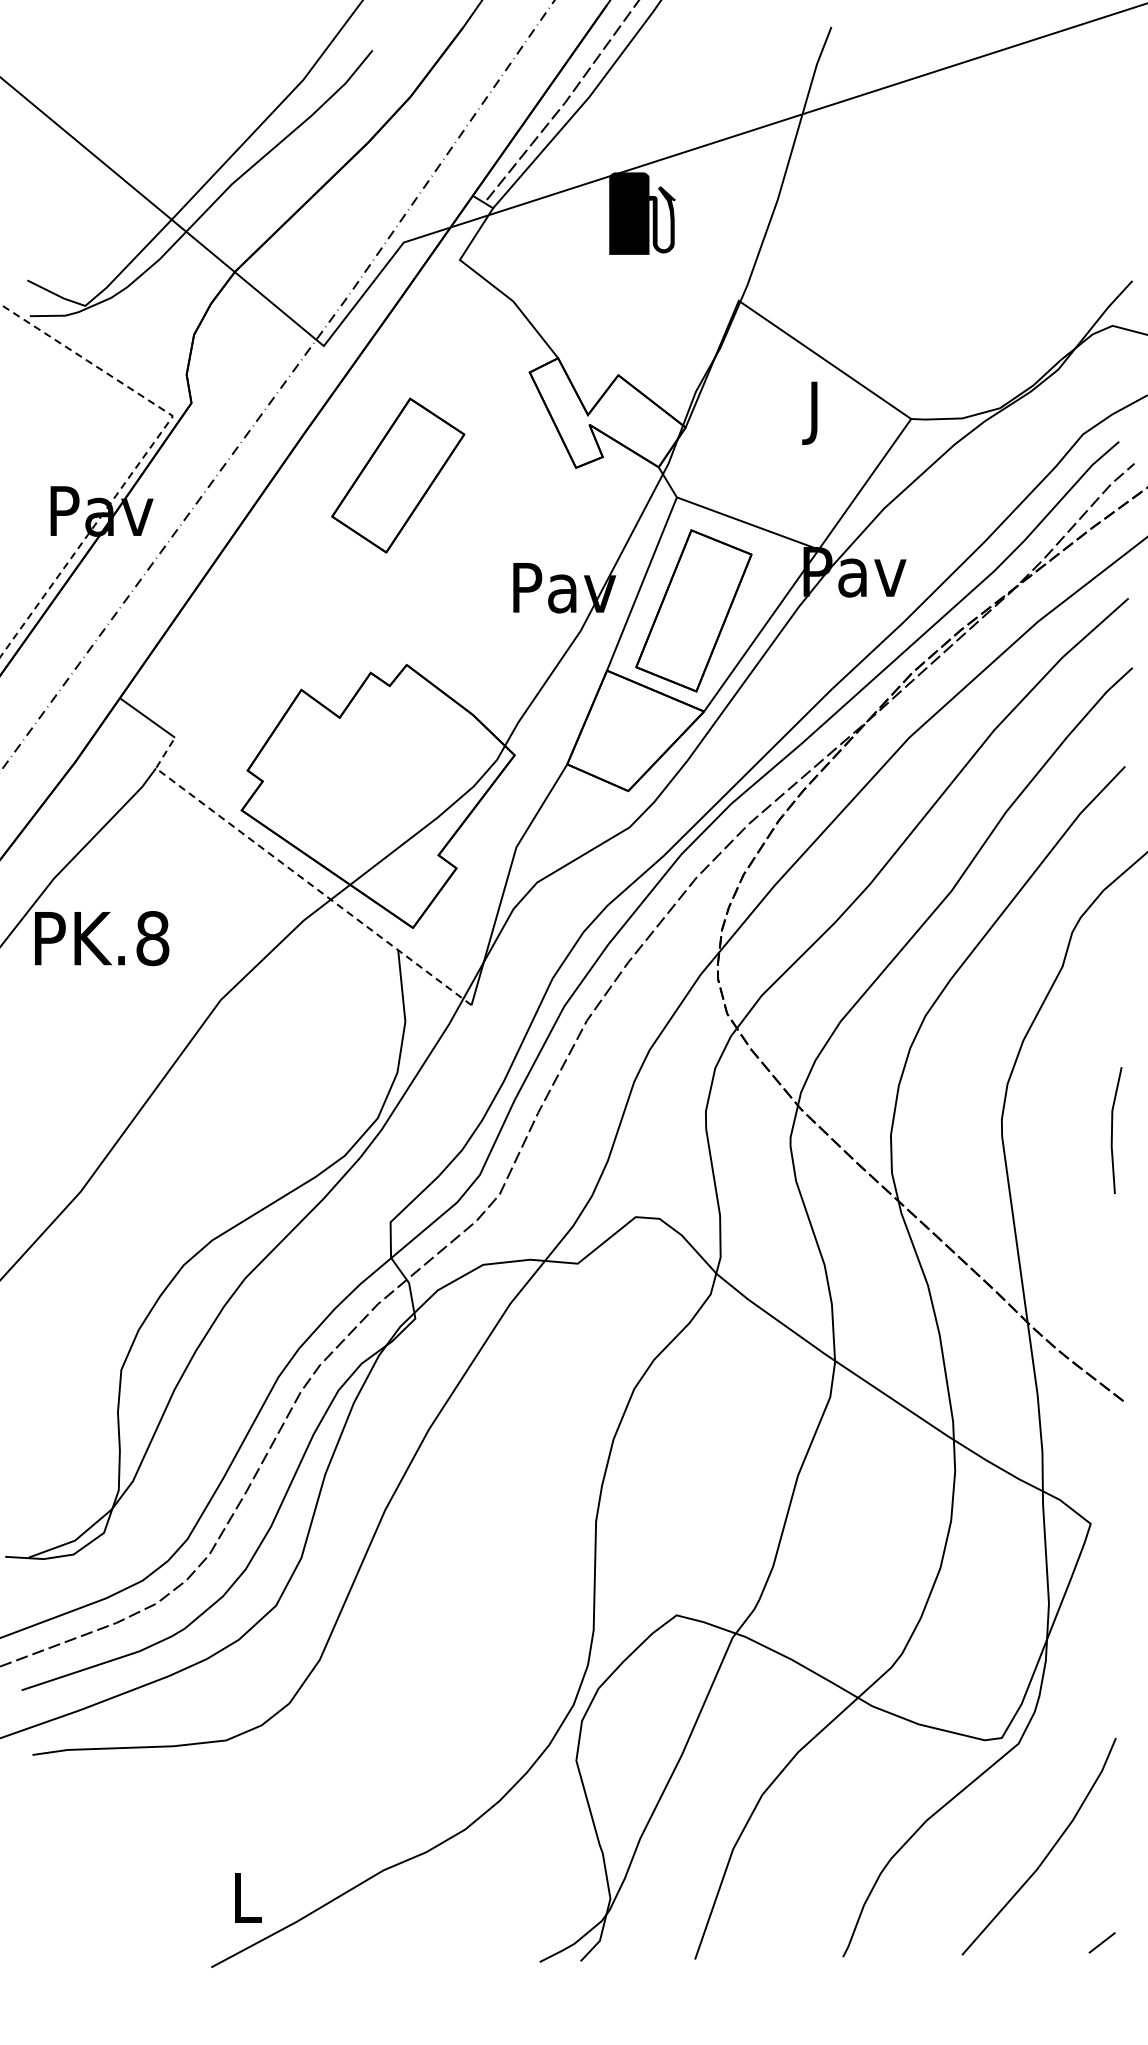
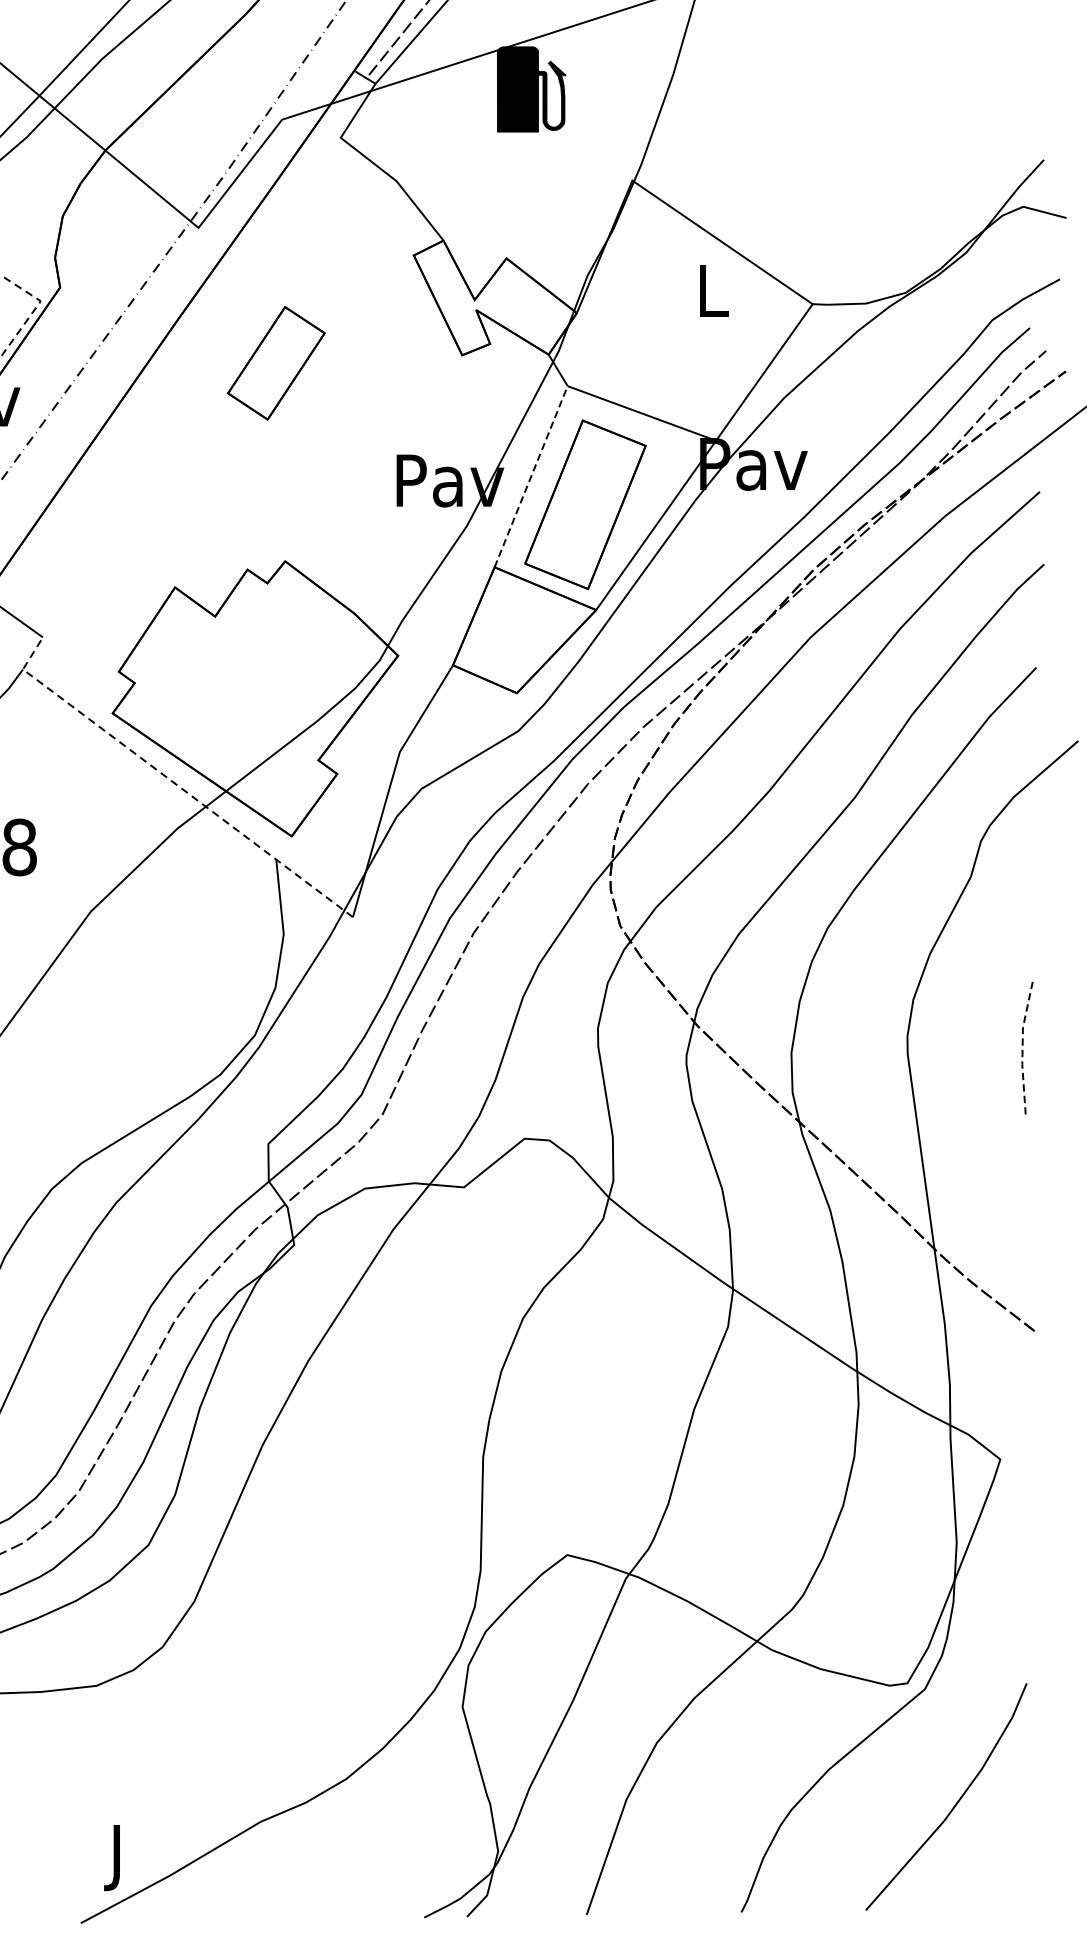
text: (816, 412) -> (713, 297), J -> L
part: (398, 475) -> (276, 363), size x0.7
line: (642, 583) -> (531, 476), solid -> dashed
line: (1111, 1130) -> (1022, 1048), solid -> dashed
text: (247, 1904) -> (118, 1857), L -> J
line: (1101, 1942) -> (1011, 1897), removed

